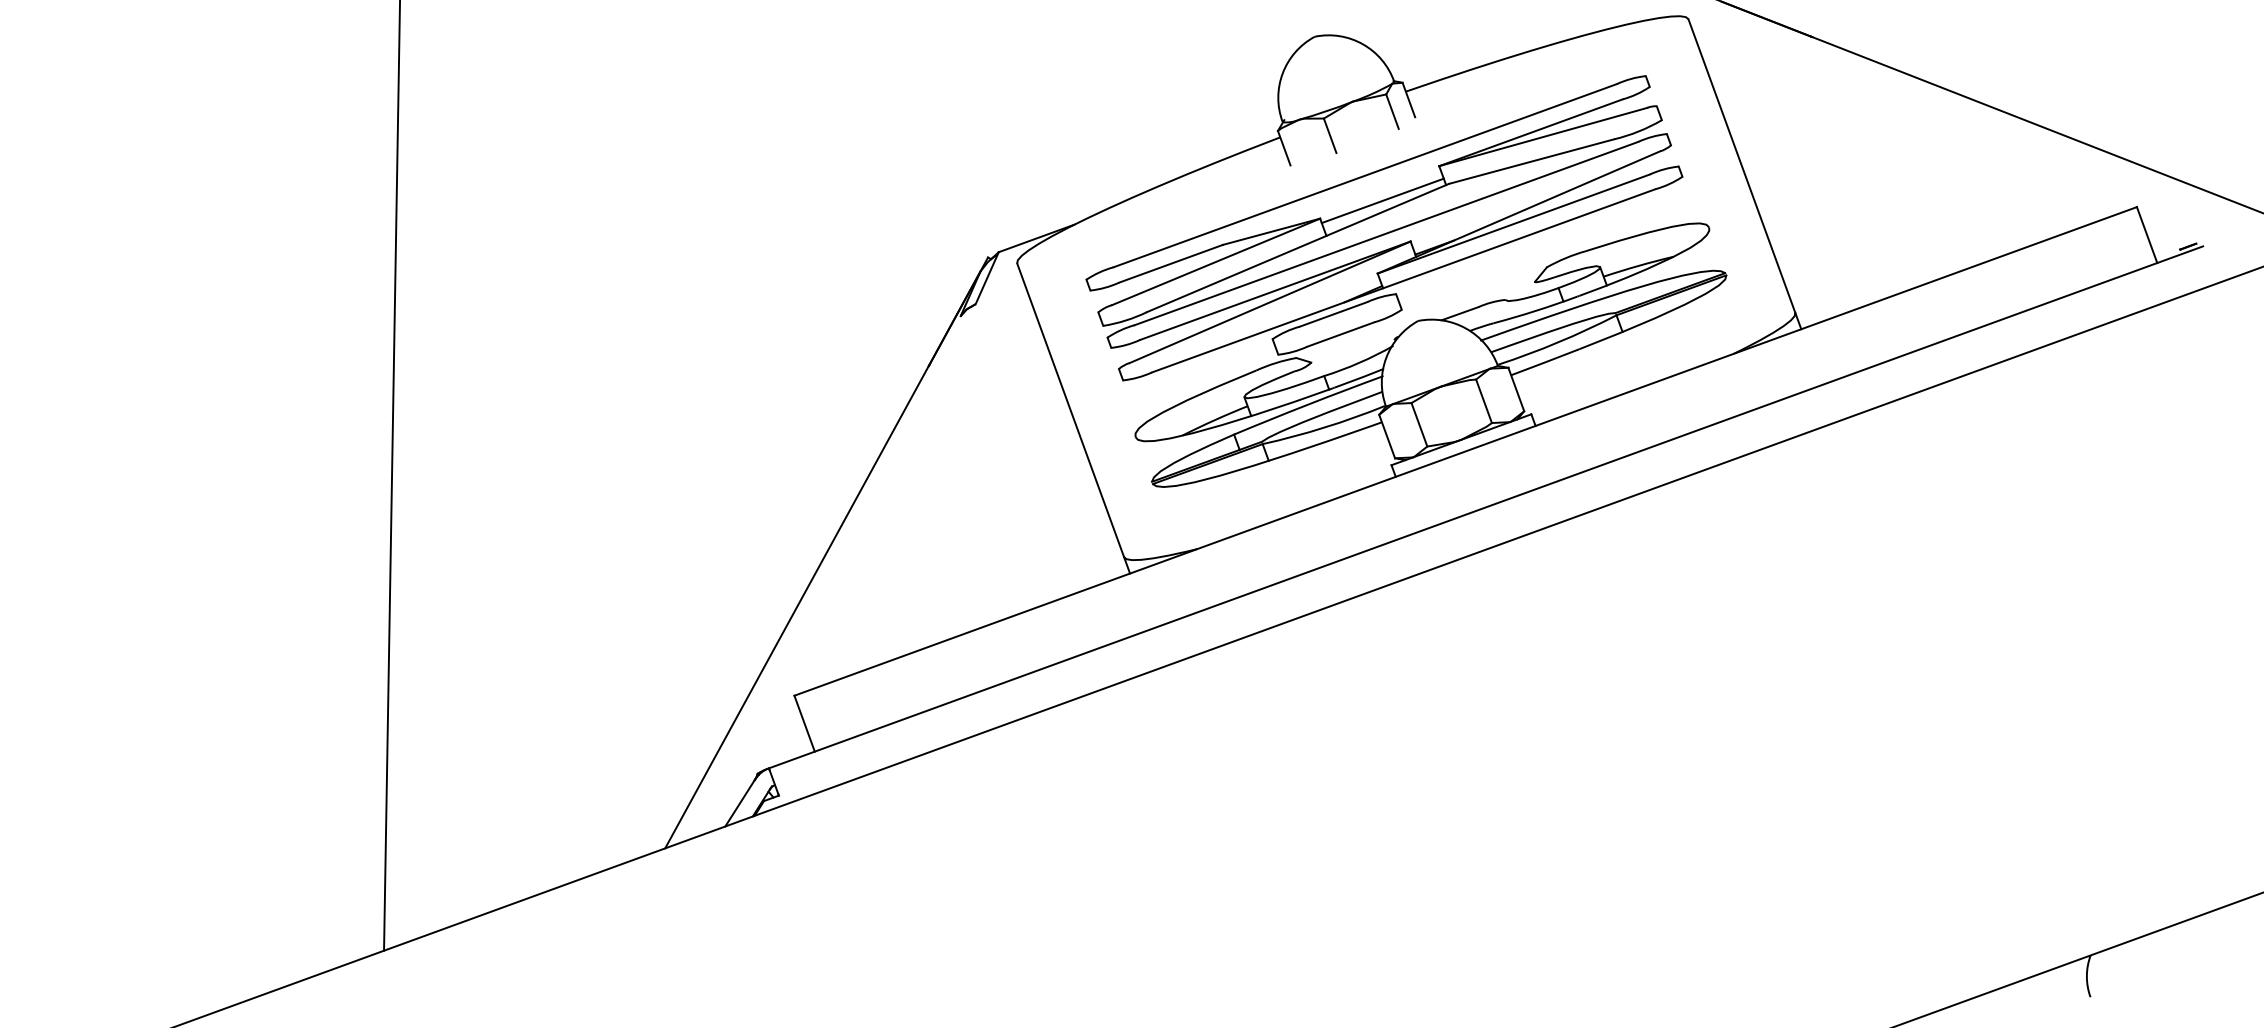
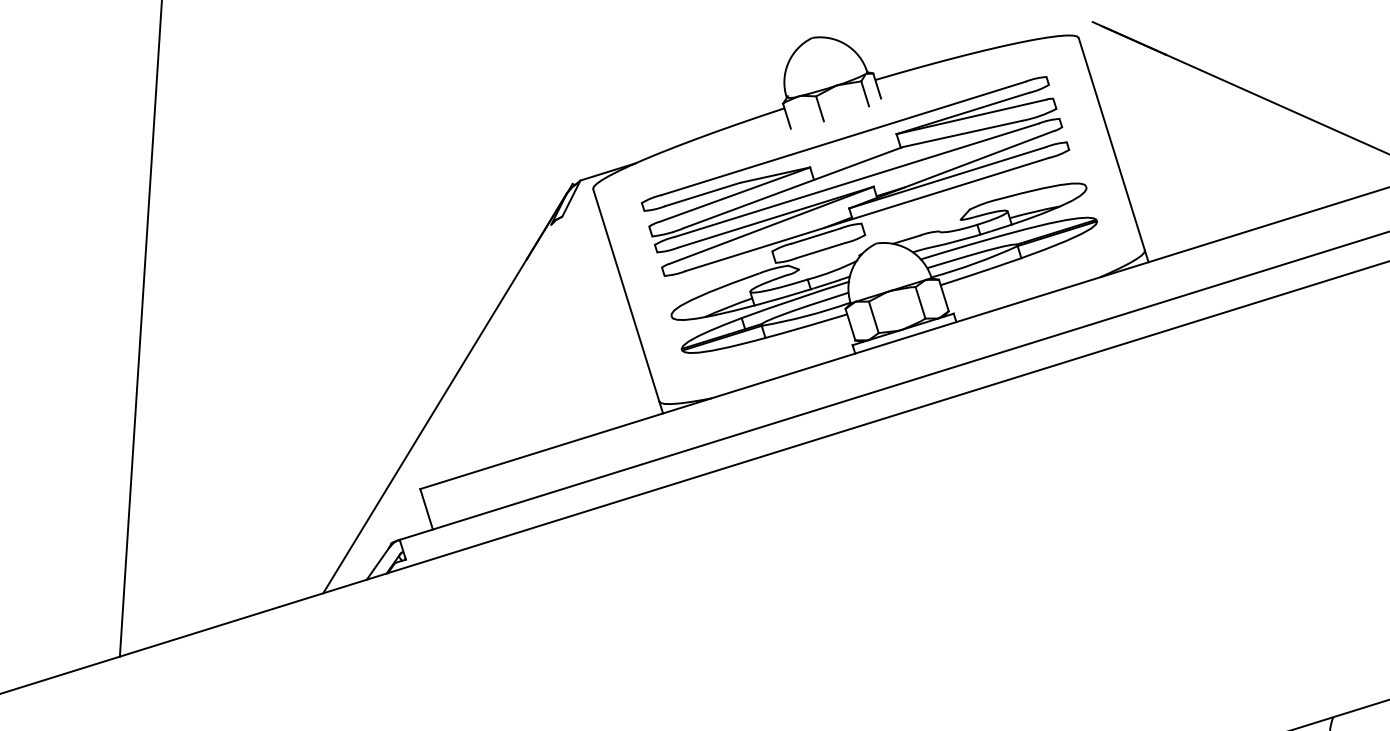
line: (1382, 200) -> (855, 156), removed

